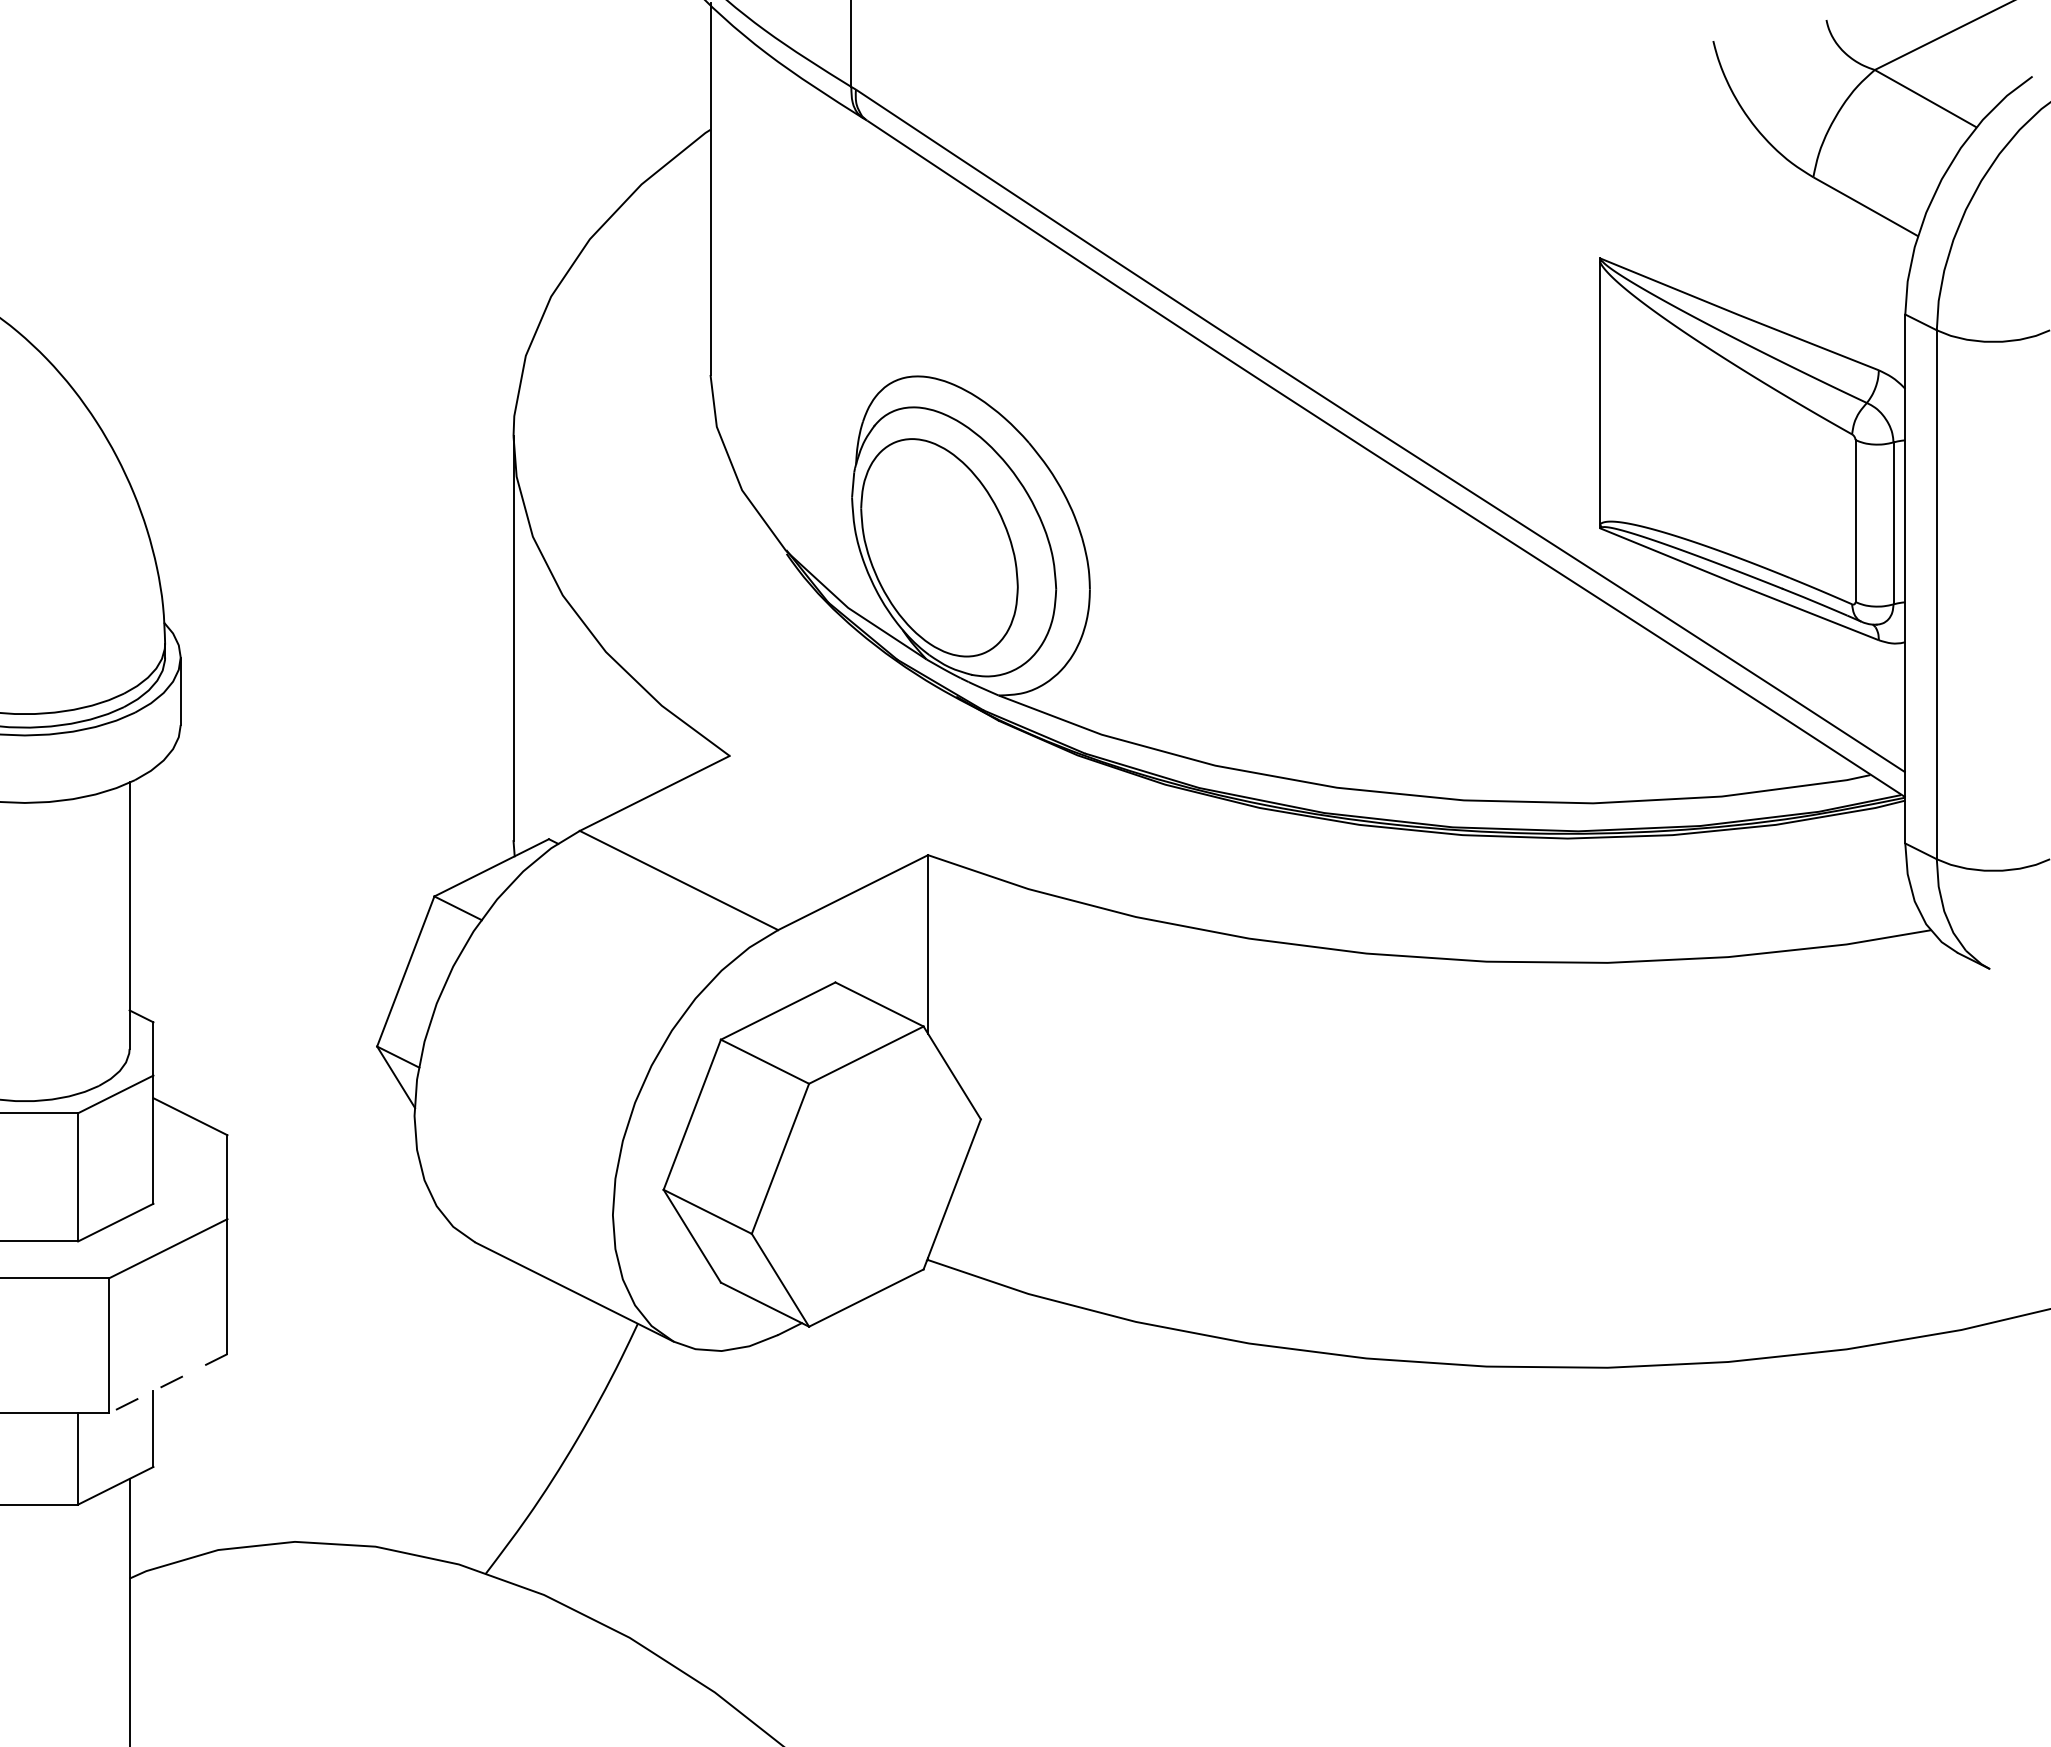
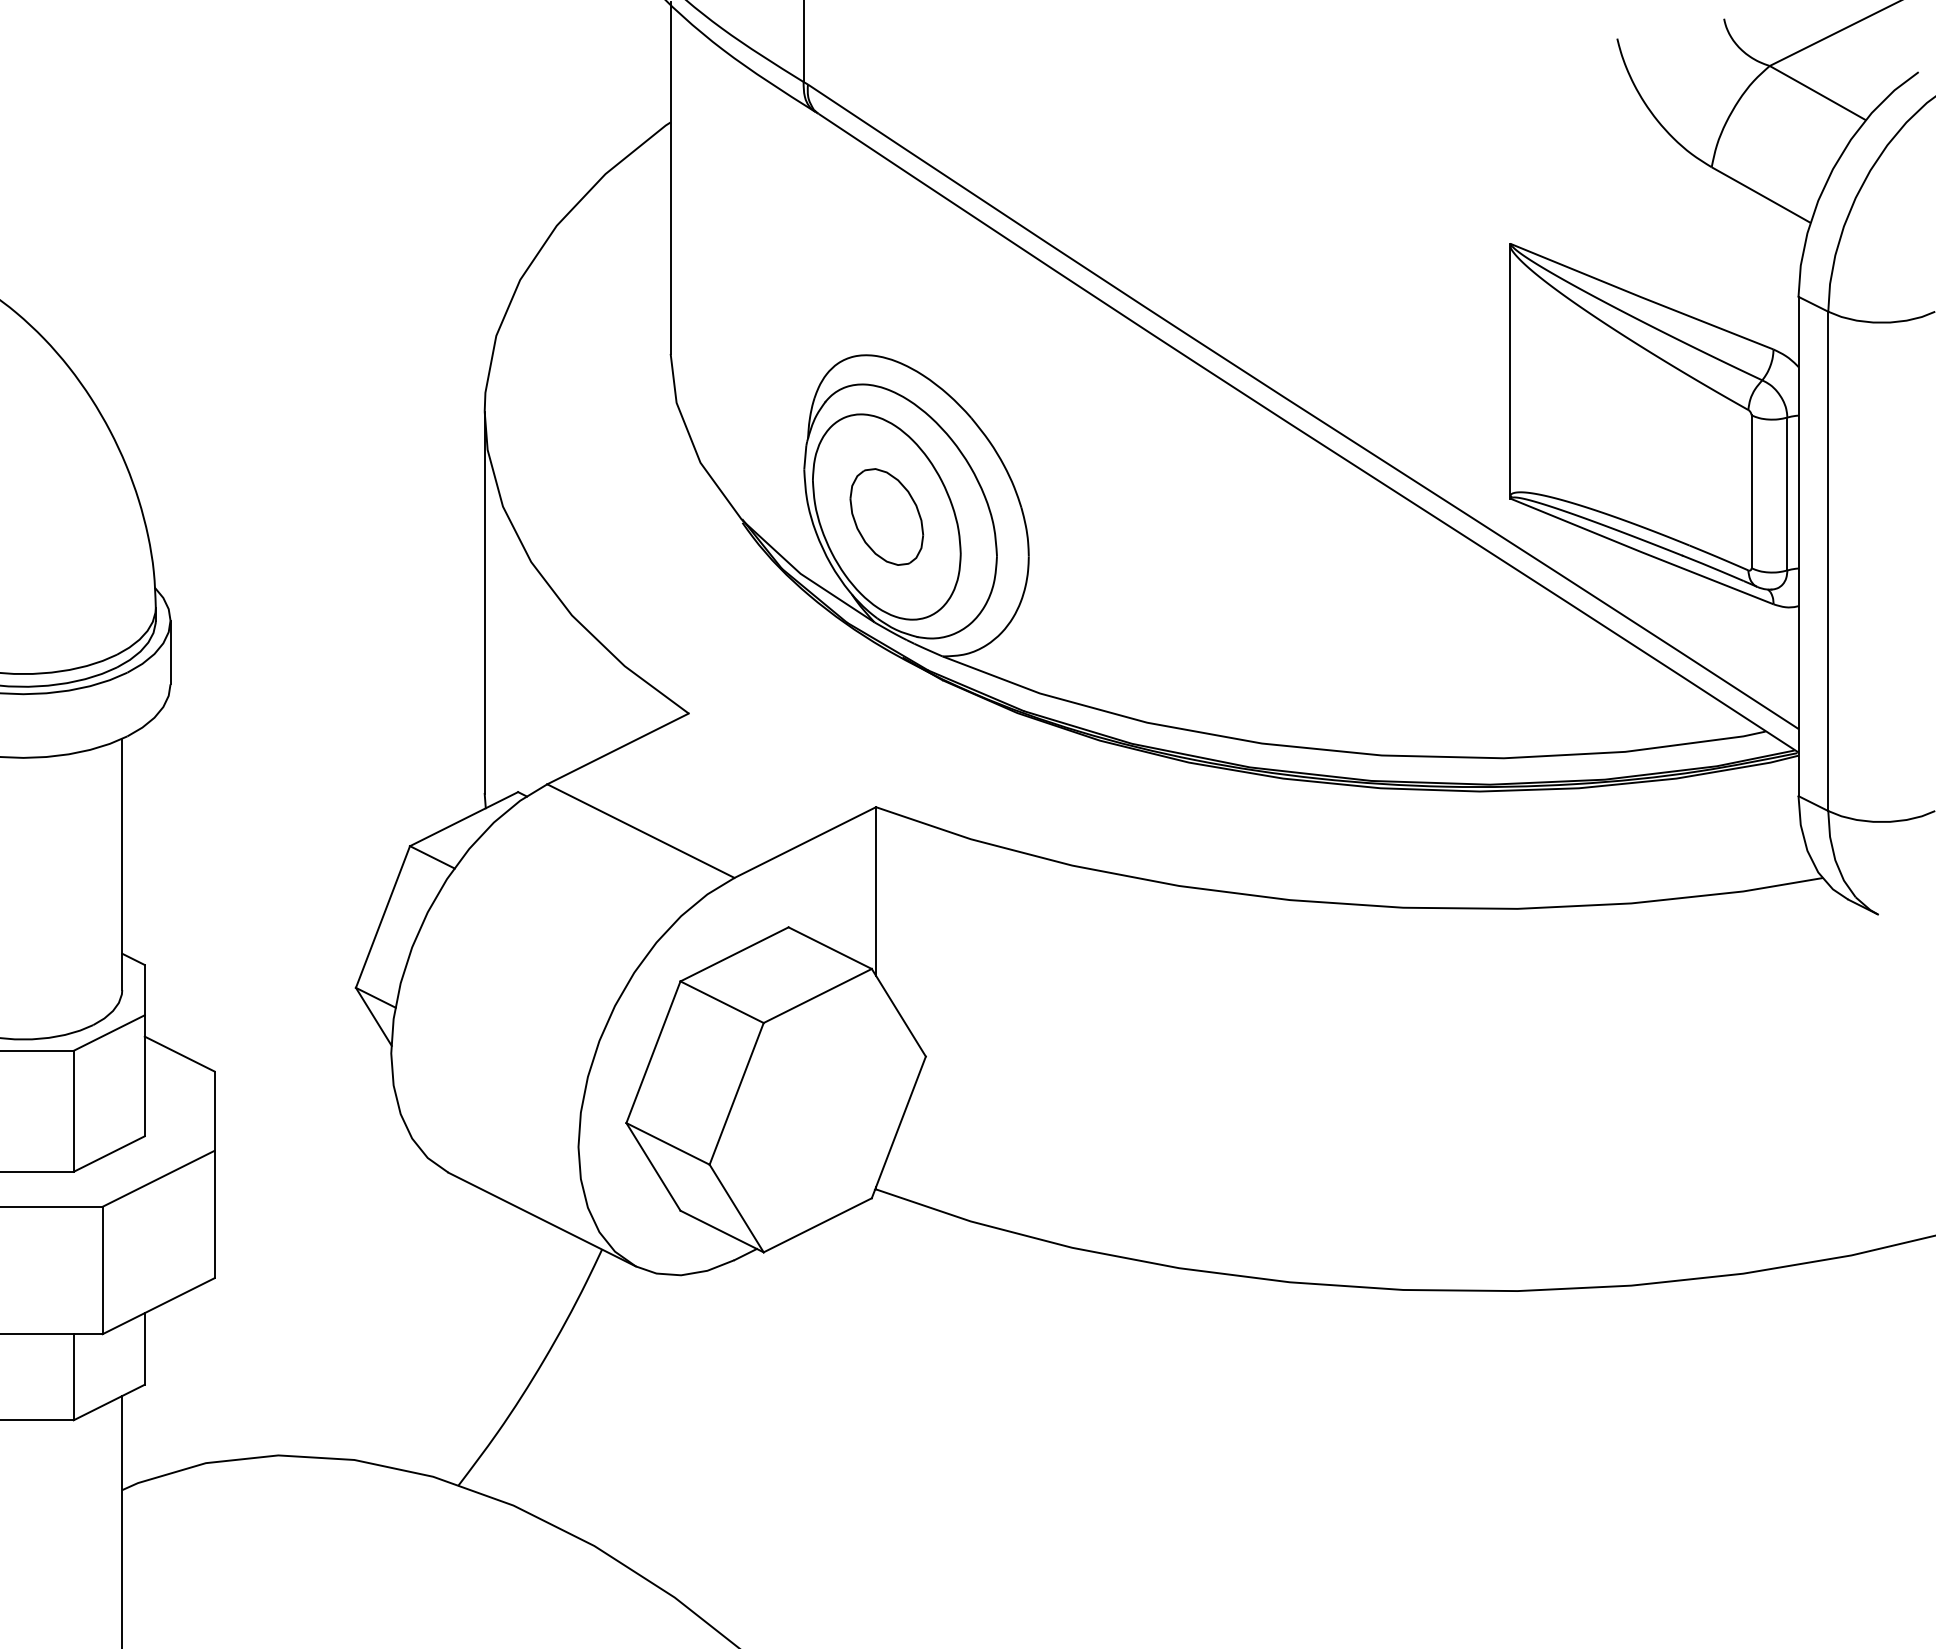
part: (939, 547) -> (886, 516), added
line: (167, 1383) -> (158, 1305), dashed -> solid

